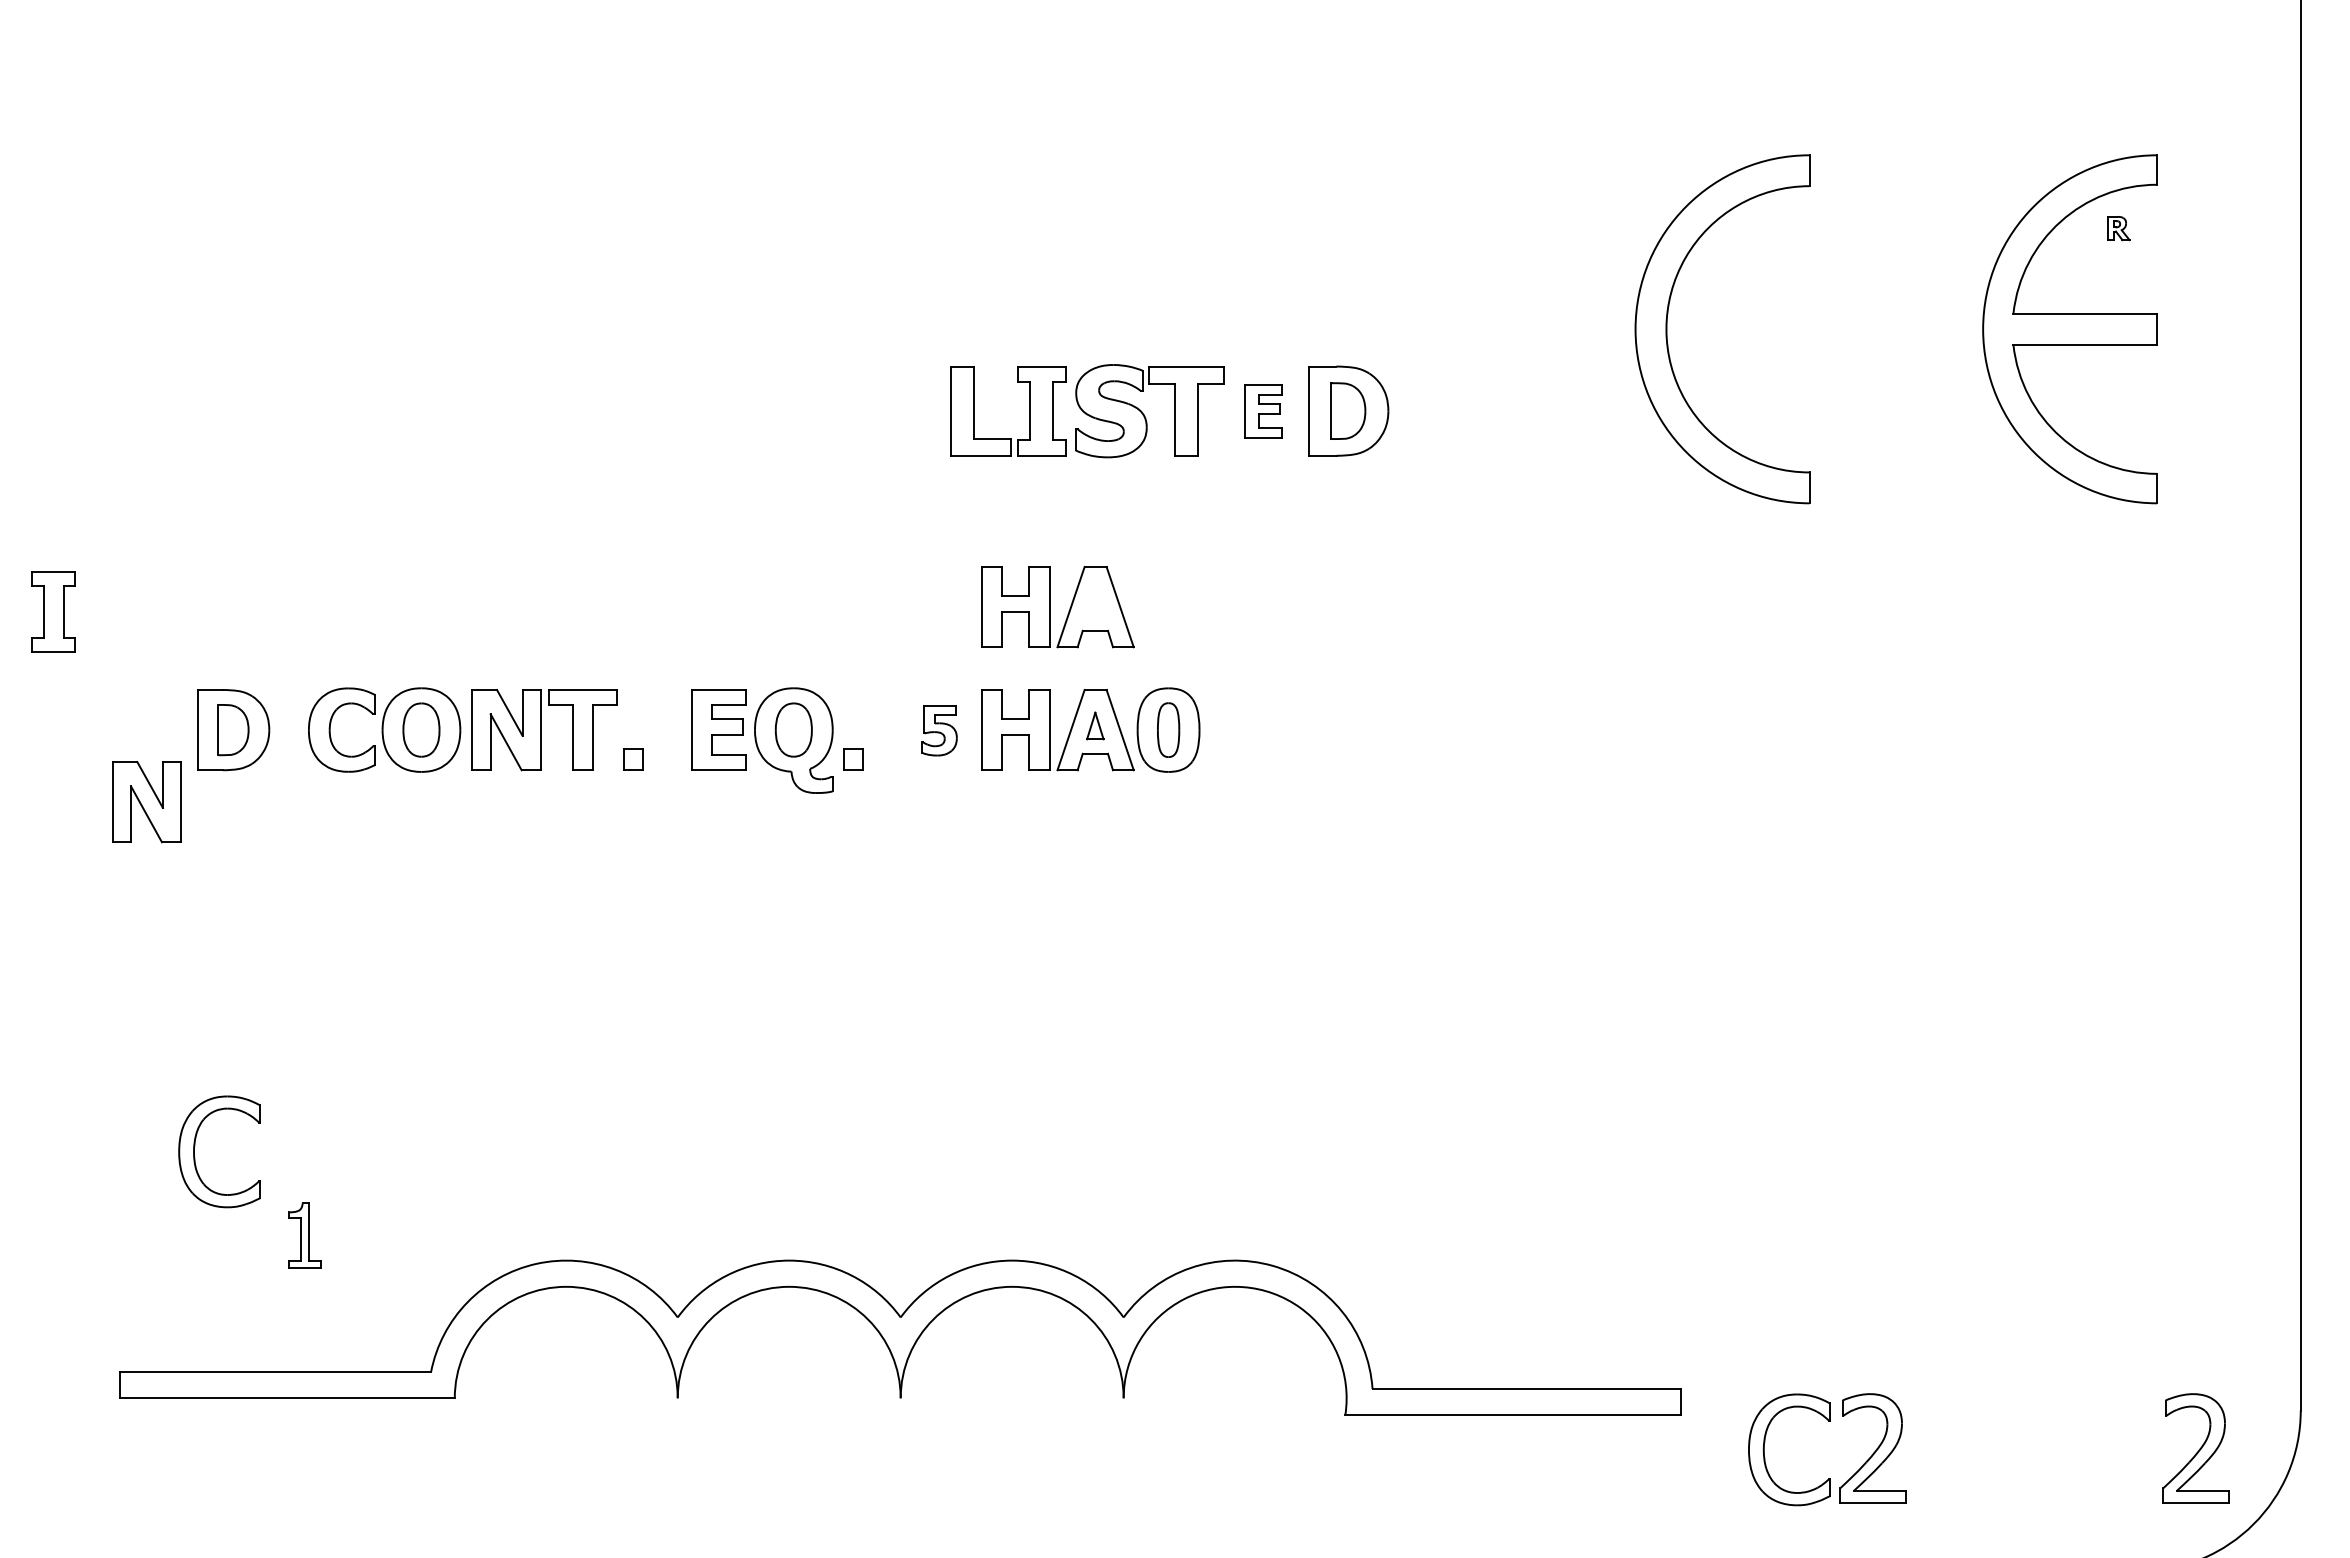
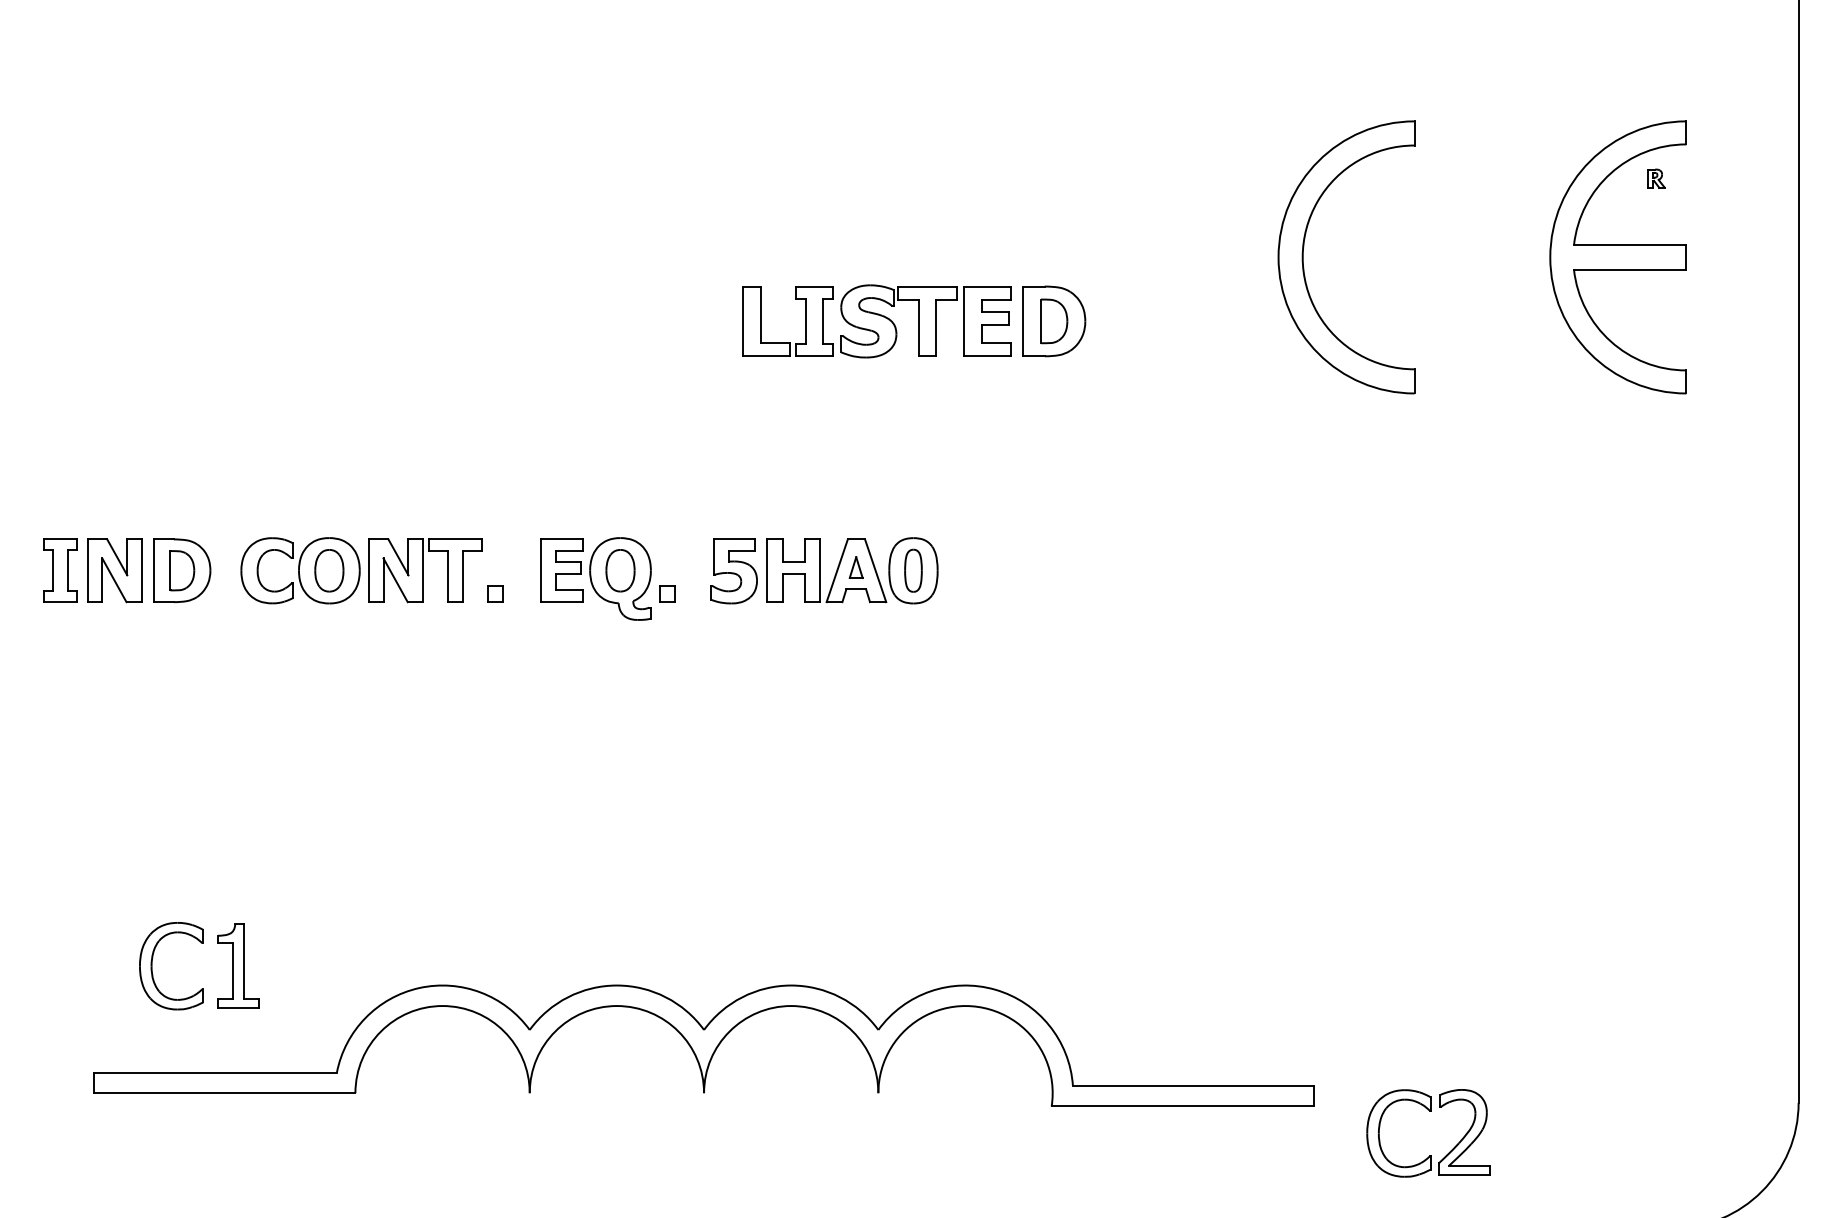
part: (1263, 411) -> (987, 321), size x1.67
part: (1050, 607) -> (821, 474), removed
part: (53, 611) -> (60, 570), moved
part: (939, 730) -> (734, 571), size x1.67
part: (146, 801) -> (114, 570), moved
part: (195, 1146) -> (152, 961), moved
part: (304, 1235) -> (237, 965), size x1.67
part: (2195, 1448) -> (1716, 1132), removed

